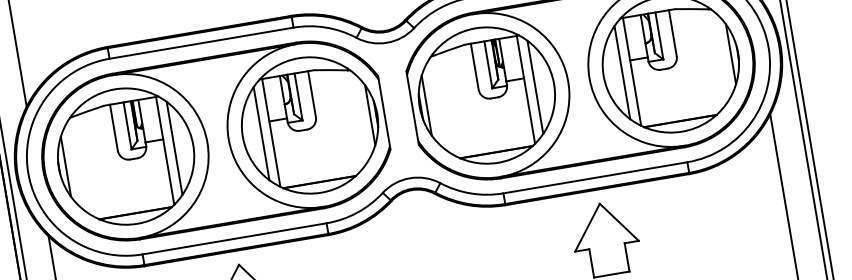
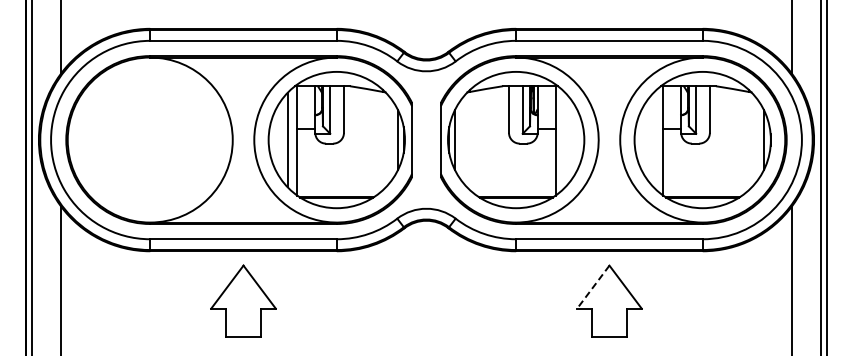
line: (622, 72) -> (653, 139), removed
line: (535, 86) -> (565, 139), removed
part: (126, 156) -> (150, 140), removed
line: (587, 228) -> (593, 287), solid -> dashed

